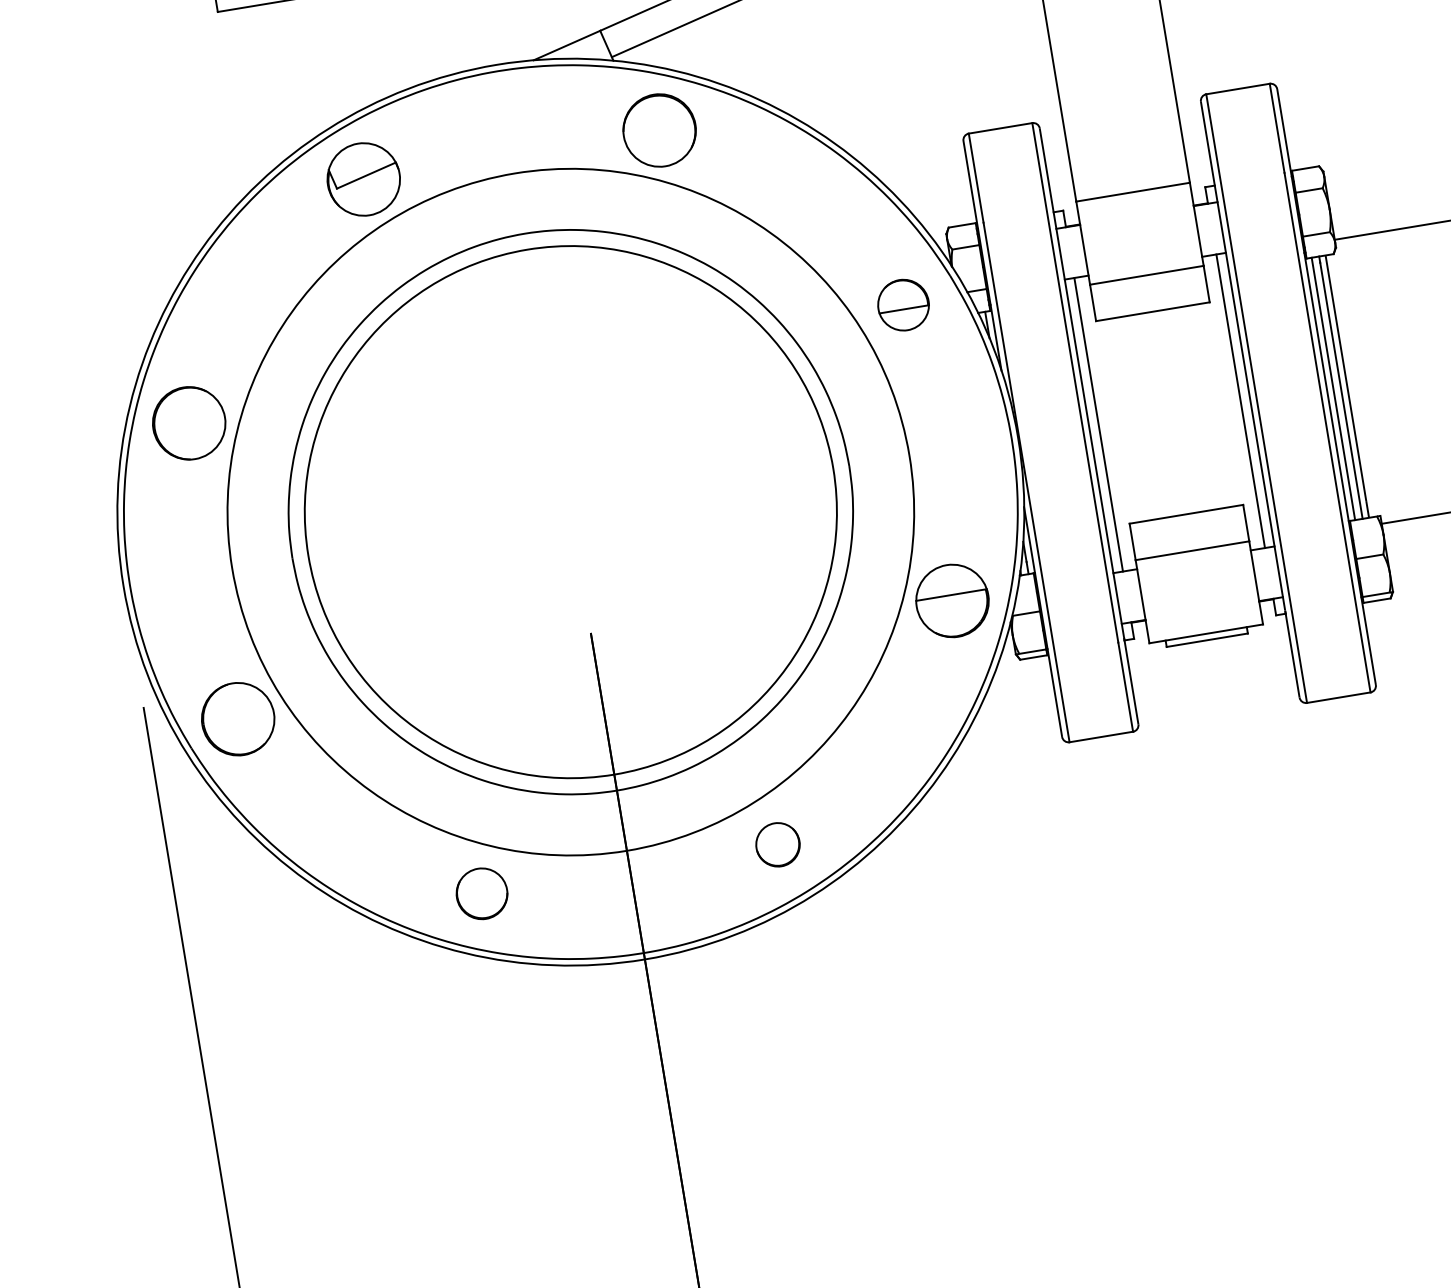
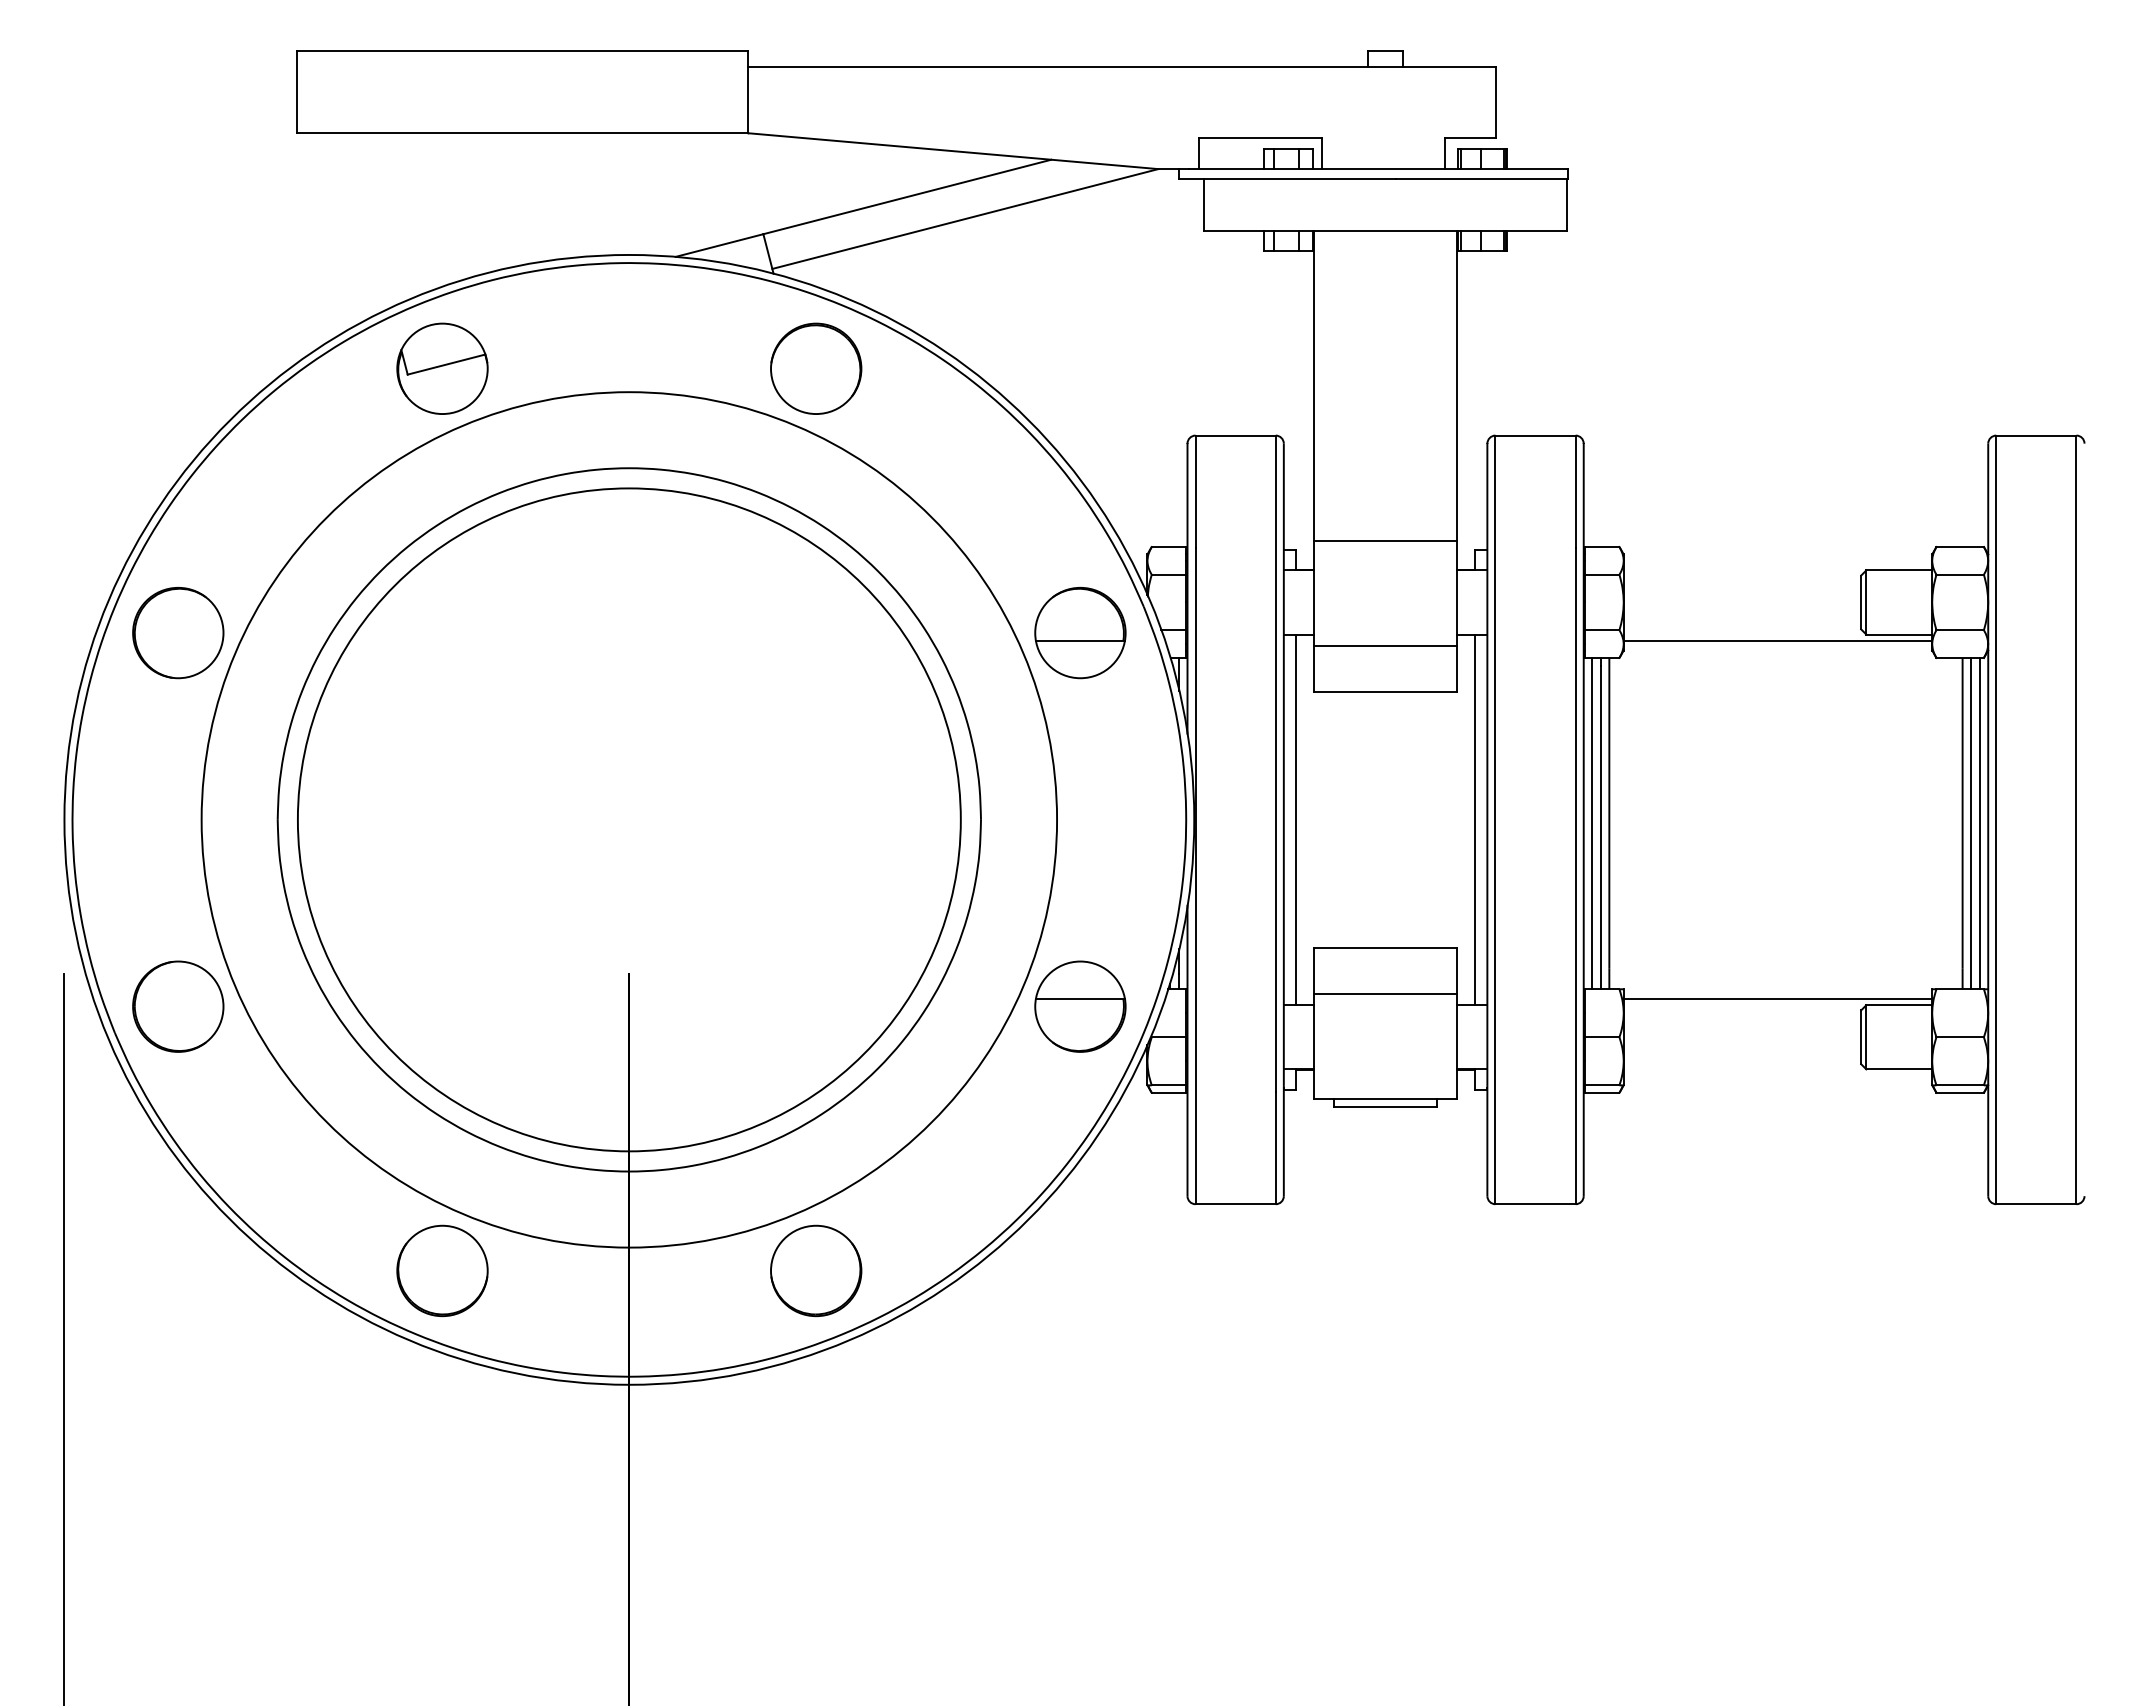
part: (903, 305) -> (1080, 633), size x1.43
part: (778, 844) -> (816, 1270), size x1.67
part: (481, 893) -> (442, 1270), size x1.43

